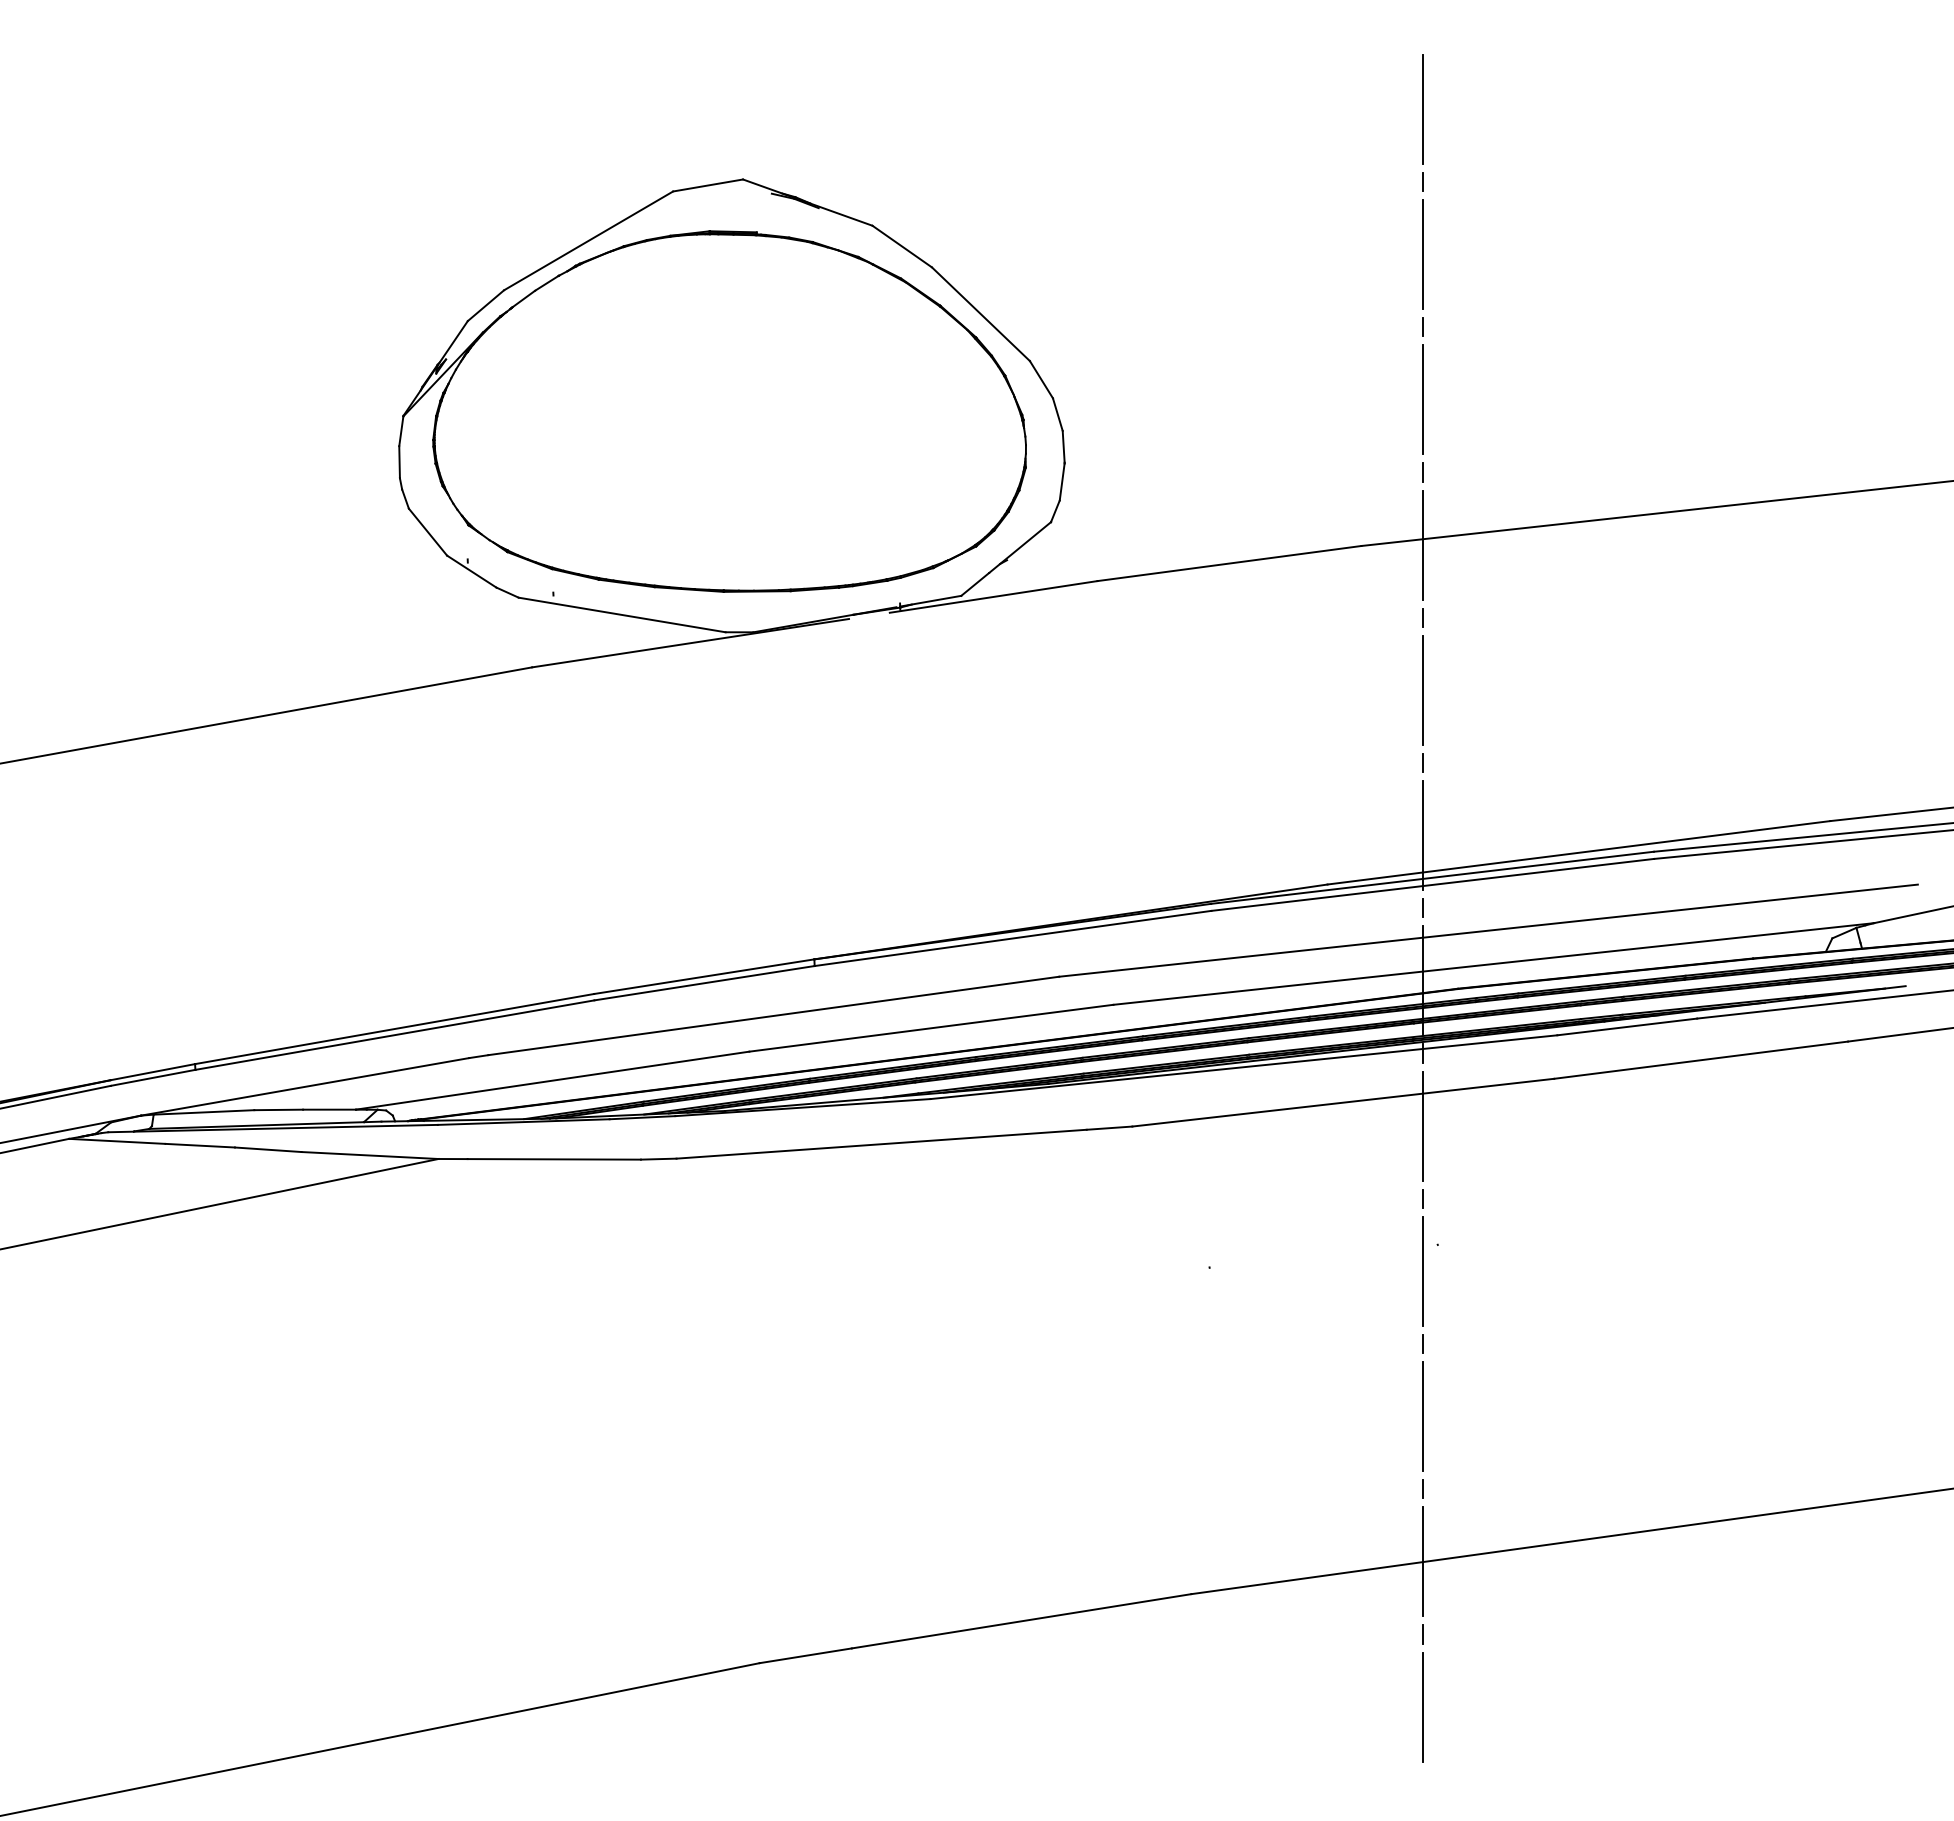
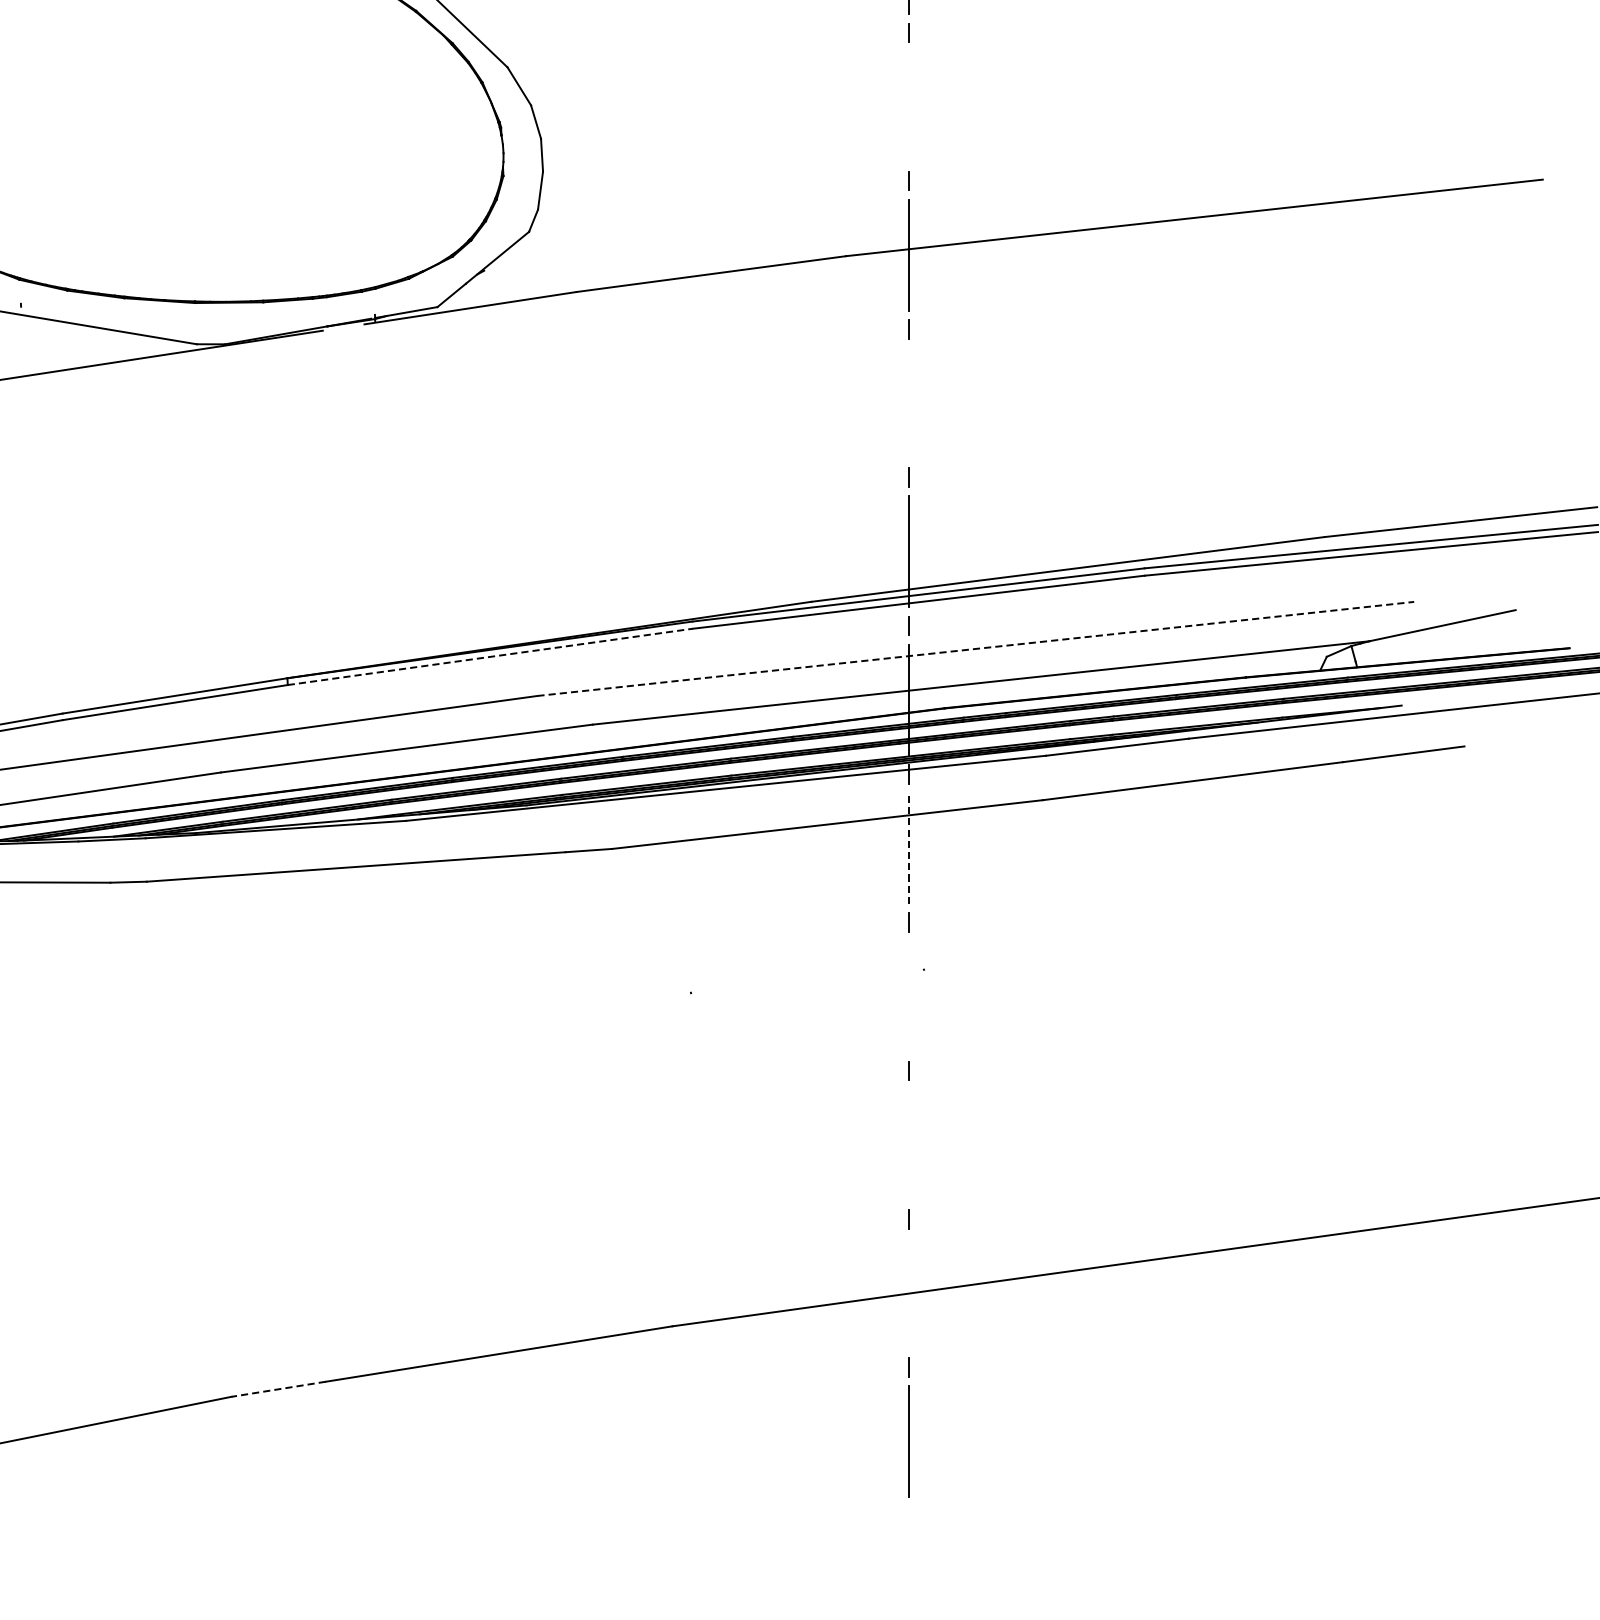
line: (1422, 399) -> (908, 106), removed
line: (1422, 690) -> (908, 403), removed
line: (1488, 930) -> (975, 648), solid -> dashed
line: (1013, 938) -> (490, 656), solid -> dashed
line: (1422, 1125) -> (908, 847), solid -> dashed
line: (1422, 1270) -> (908, 995), removed
line: (1422, 1416) -> (908, 1144), removed
line: (1422, 1561) -> (908, 1293), removed
line: (805, 1655) -> (278, 1388), solid -> dashed

